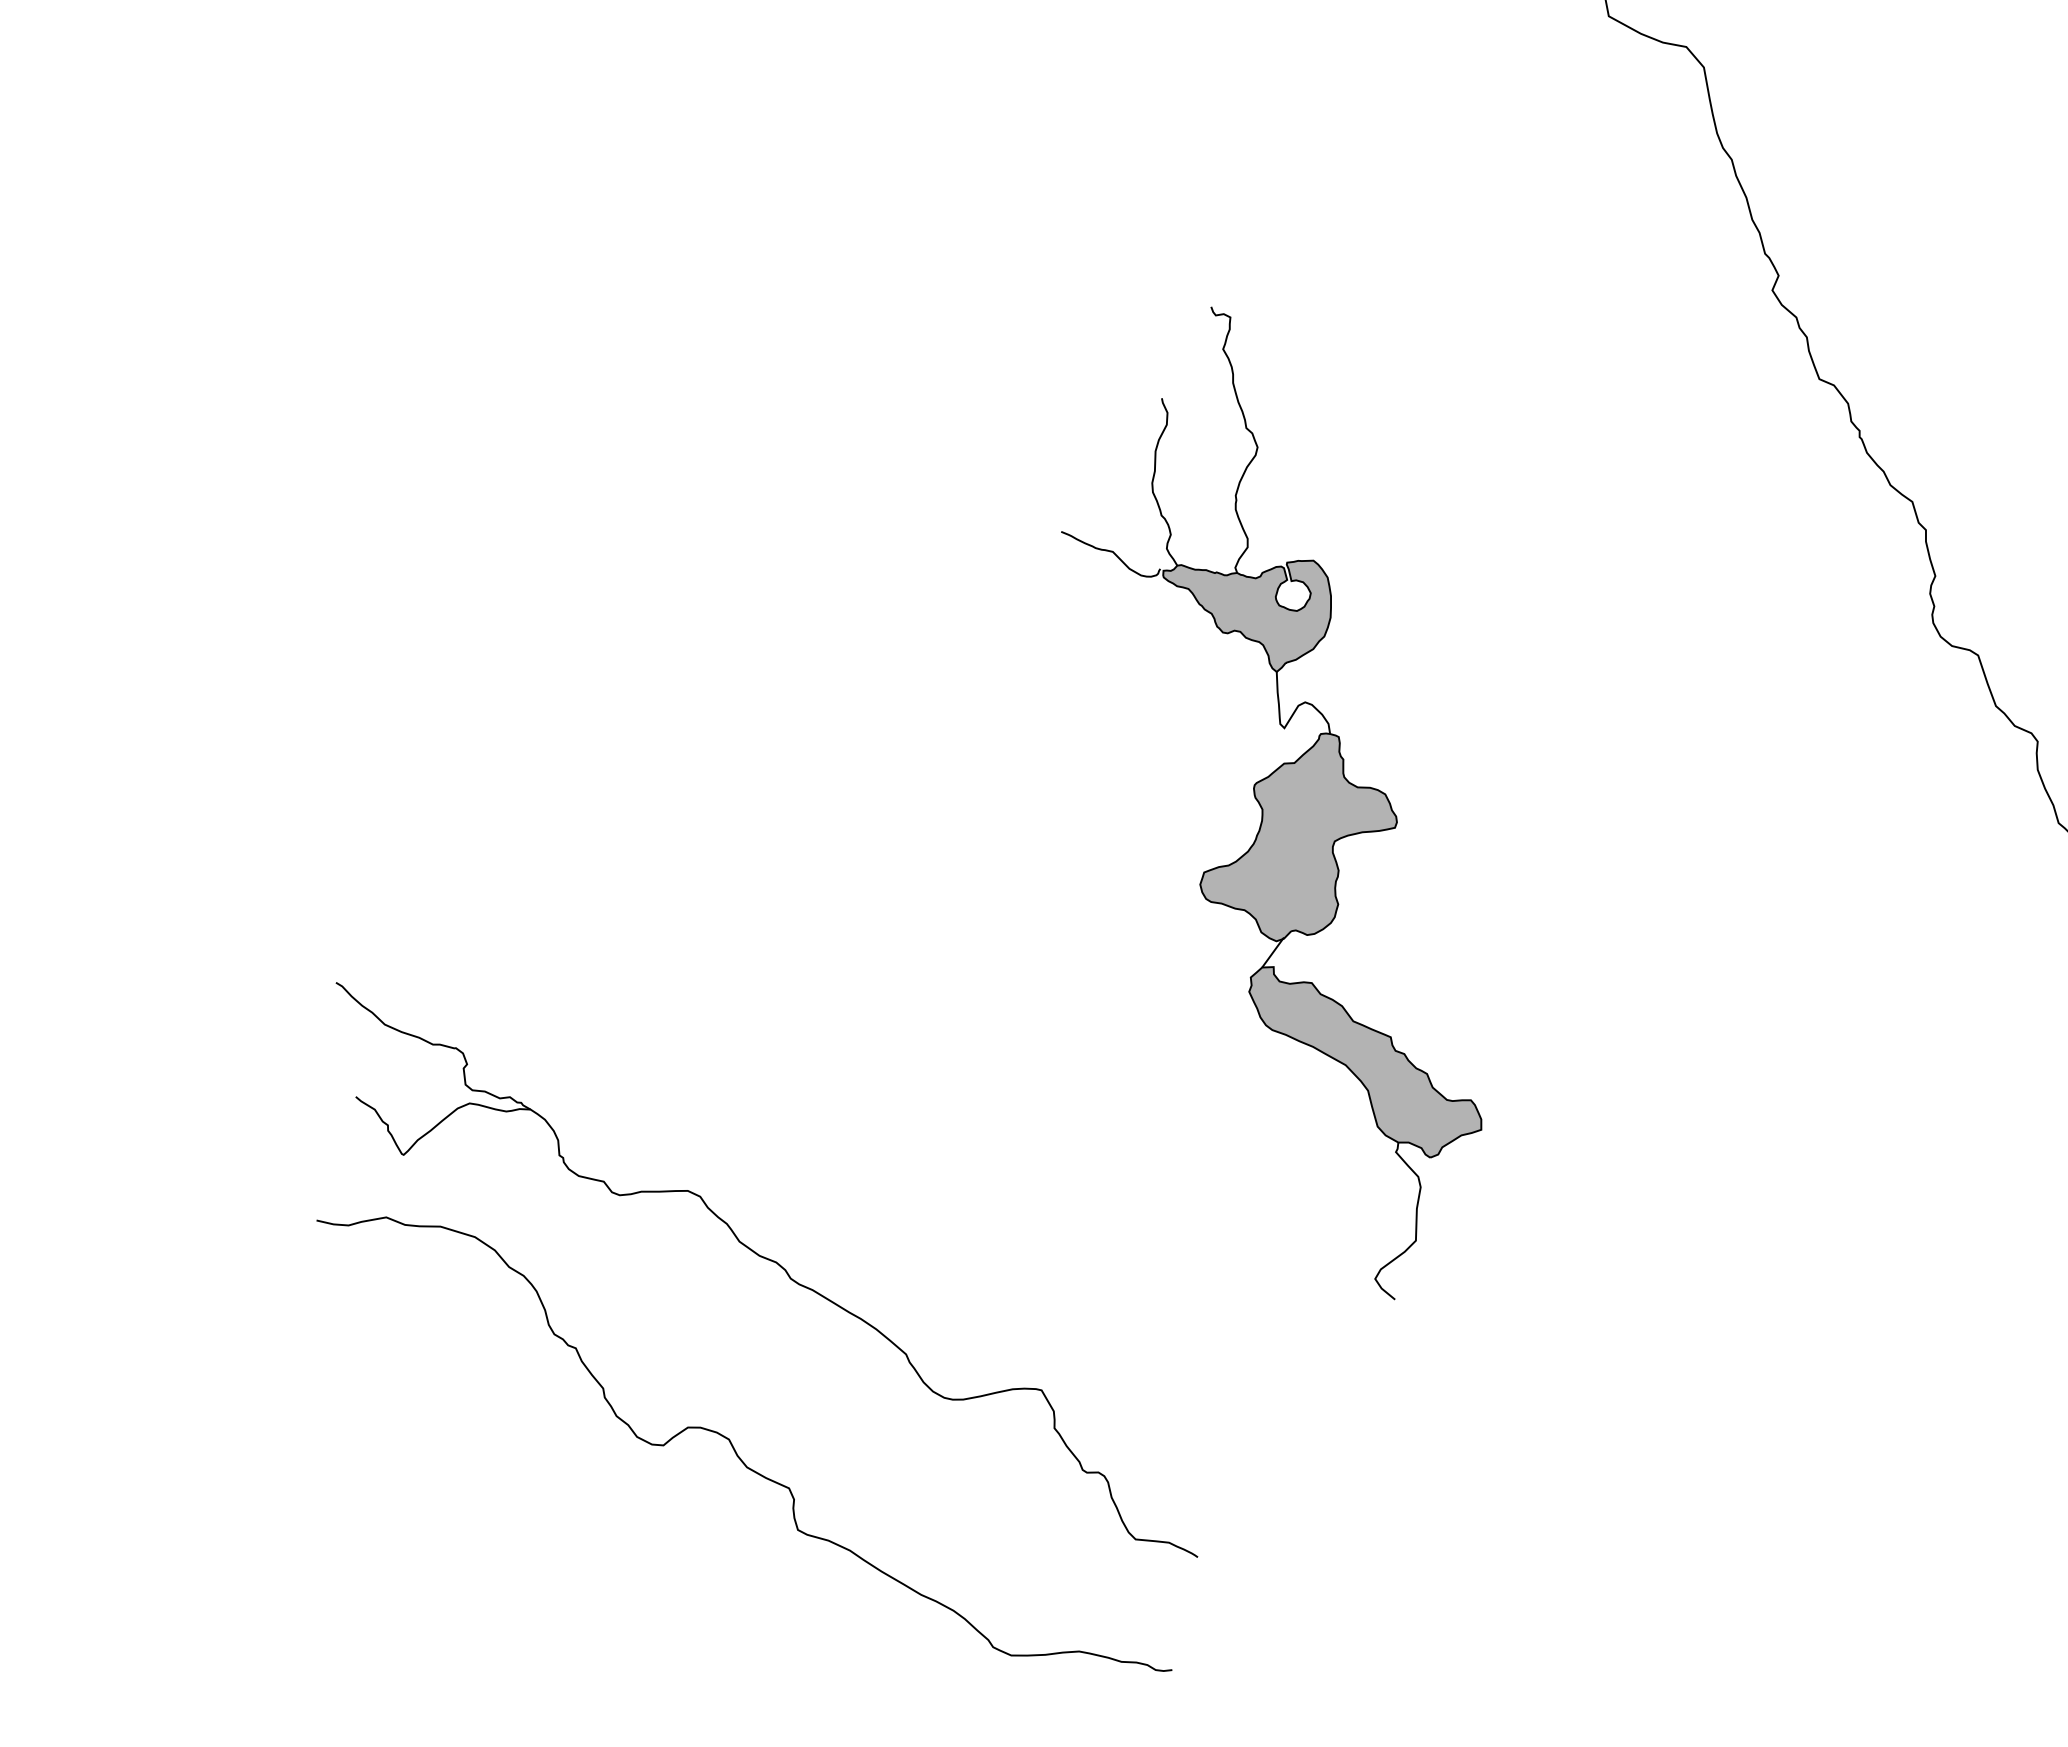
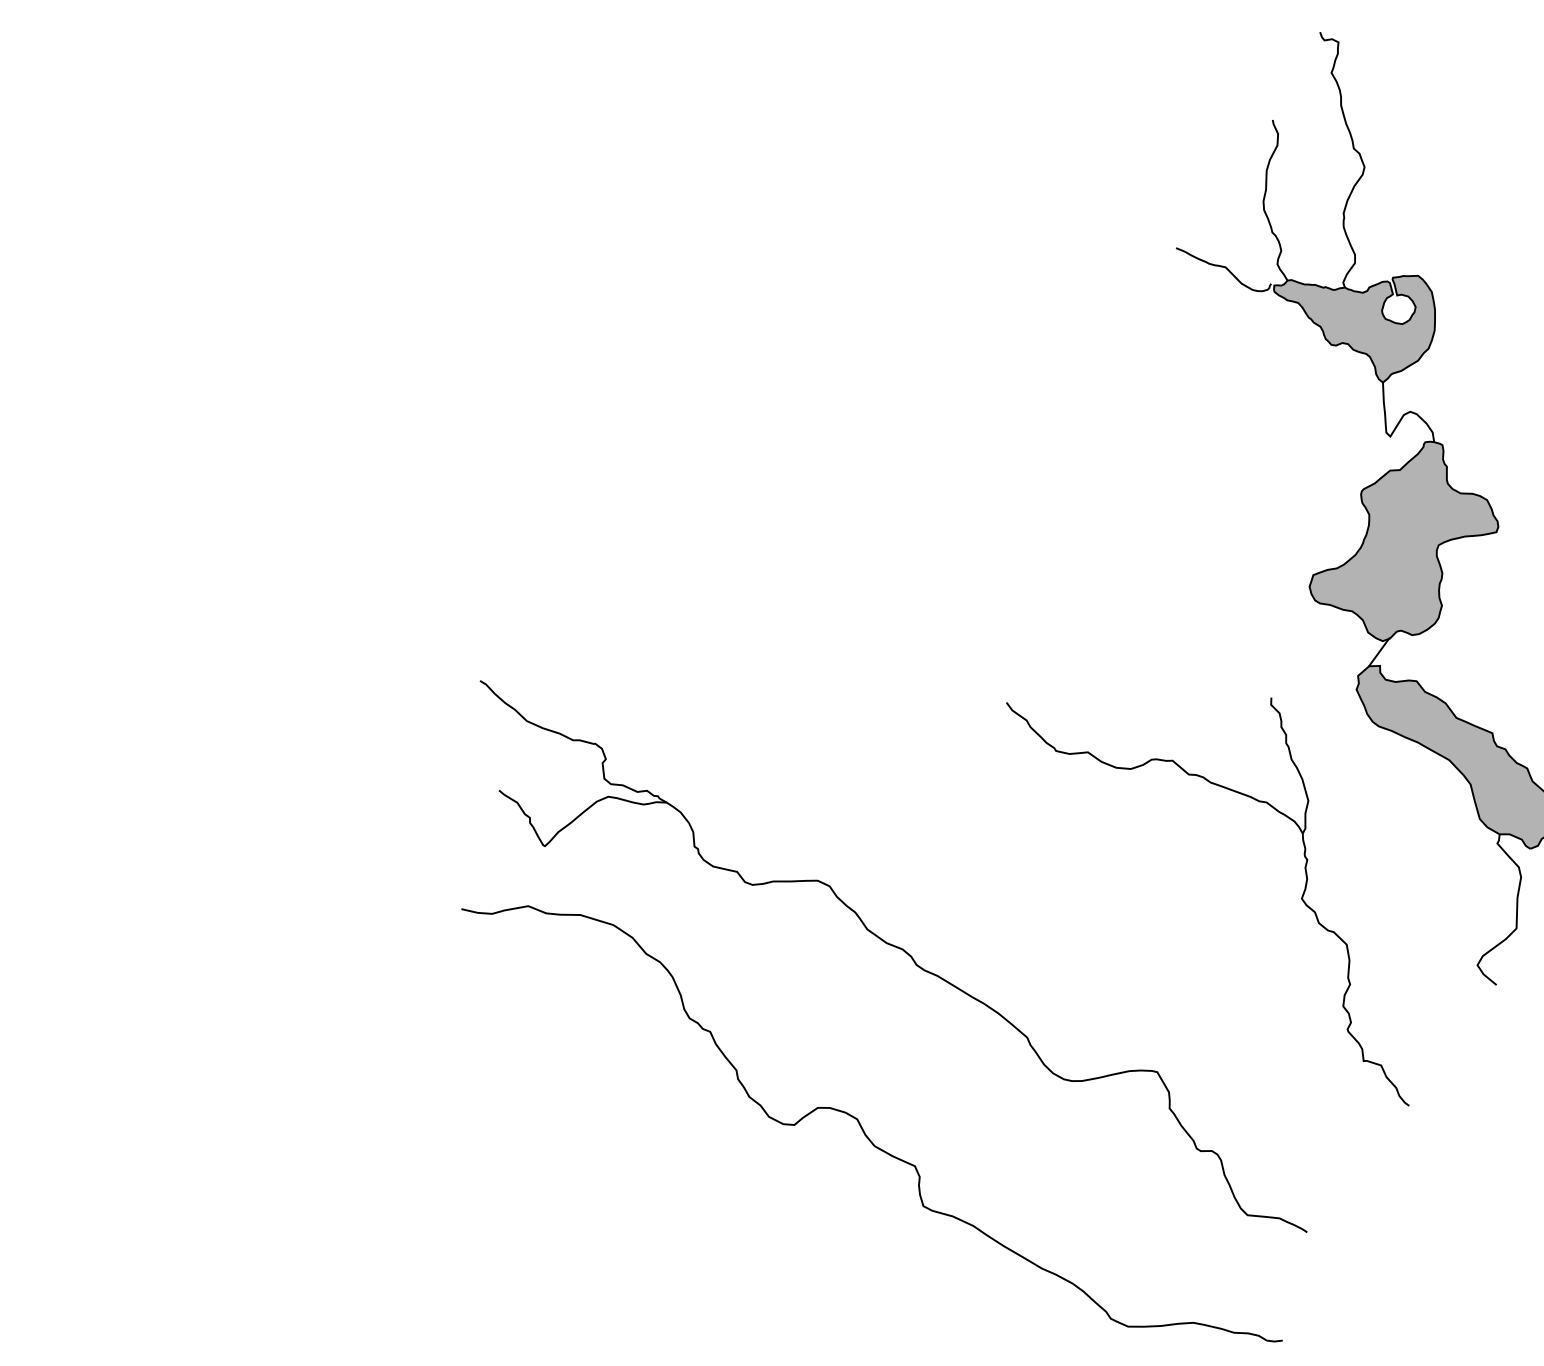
part: (1191, 1210) -> (1301, 899), added

